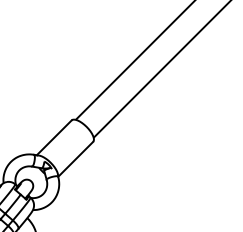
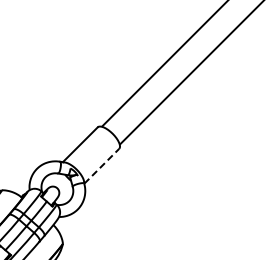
line: (75, 159) -> (101, 166), solid -> dashed

